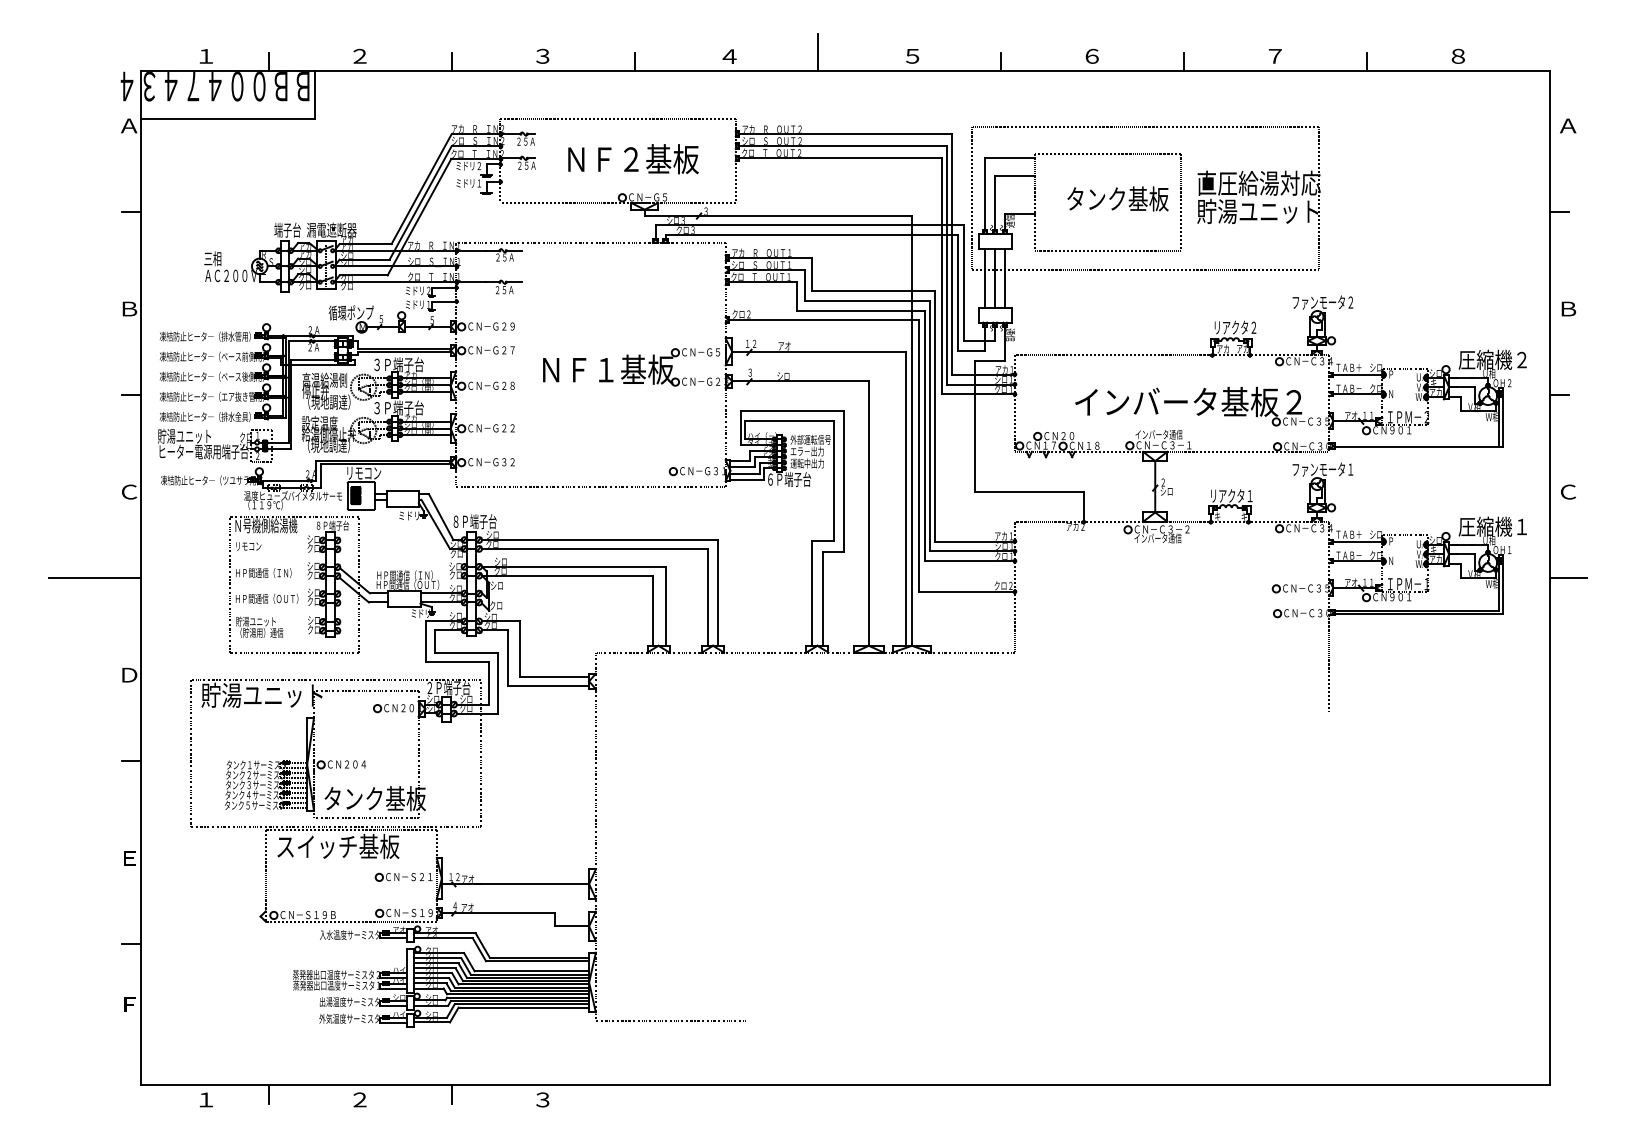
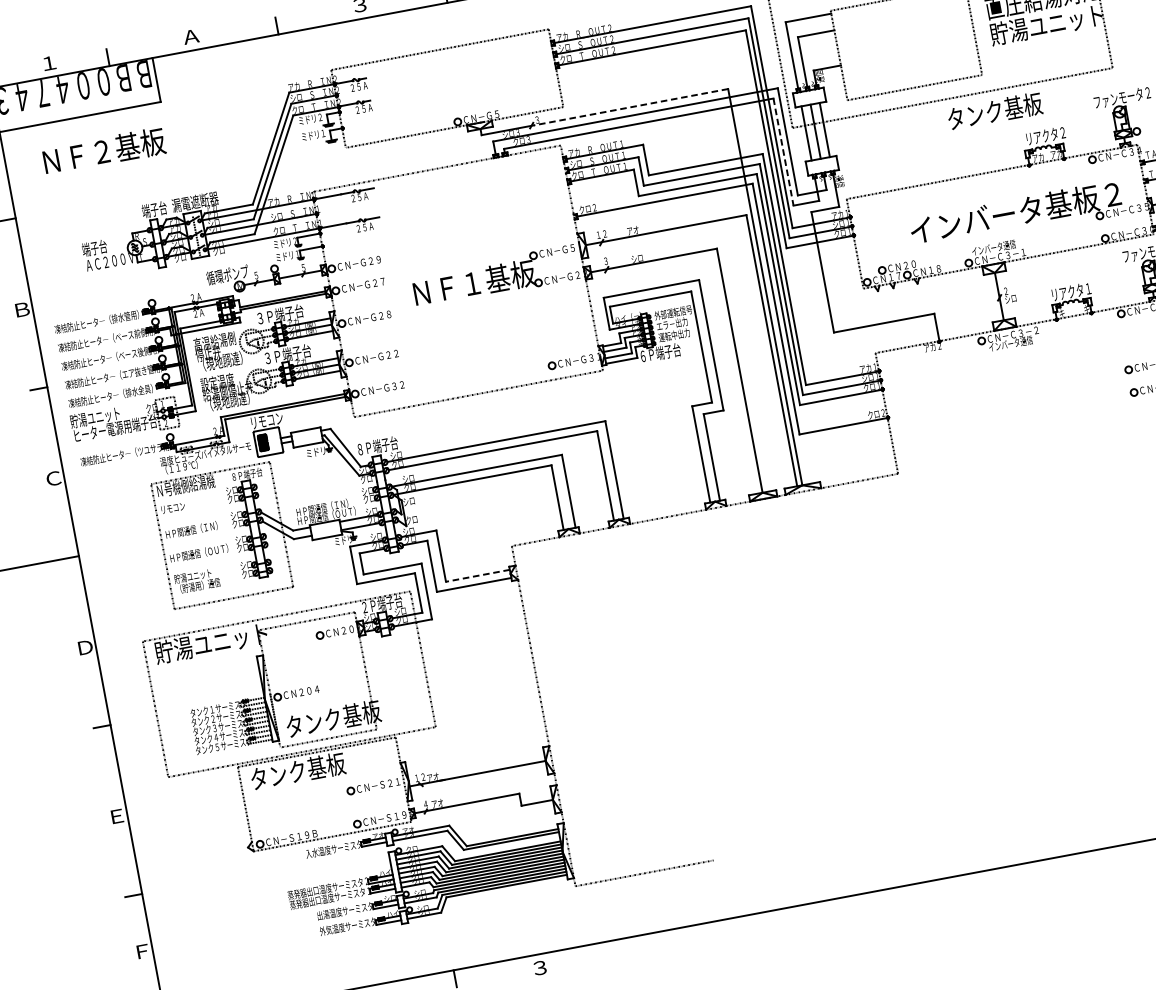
text: (359, 55) -> (190, 36), ２ -> Ａ
text: (633, 159) -> (104, 151), moved
text: (1117, 198) -> (994, 111), moved
line: (806, 216) -> (630, 107), solid -> dashed
text: (217, 258) -> (94, 247), 三相 -> 端子台
line: (957, 293) -> (783, 152), solid -> dashed
line: (554, 676) -> (477, 575), solid -> dashed
text: (338, 846) -> (307, 769), スイッチ基板 -> タンク基板

